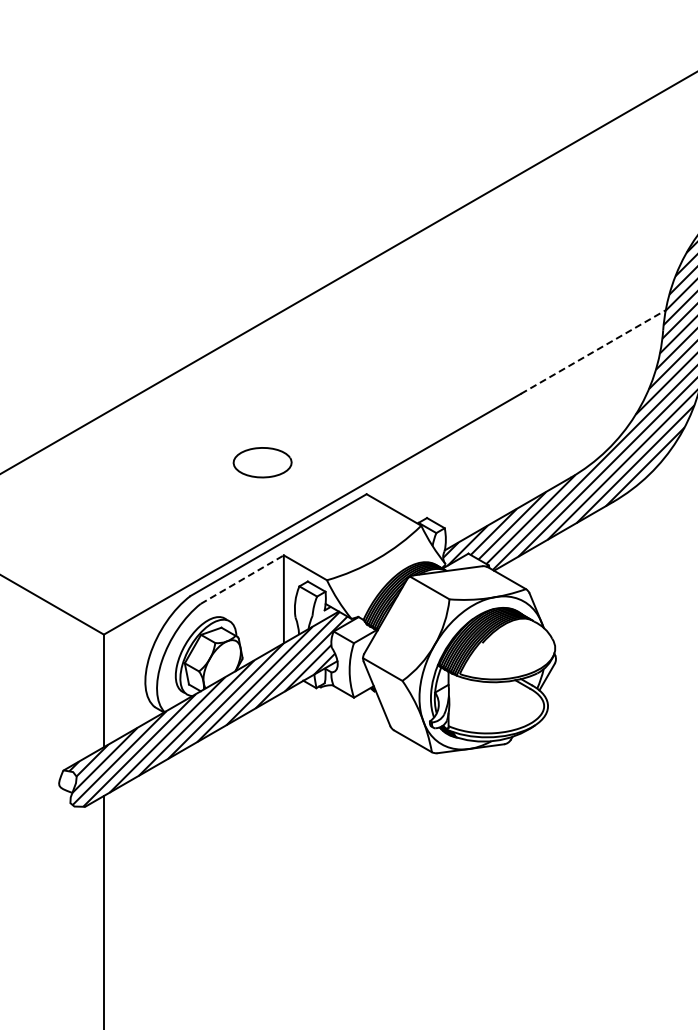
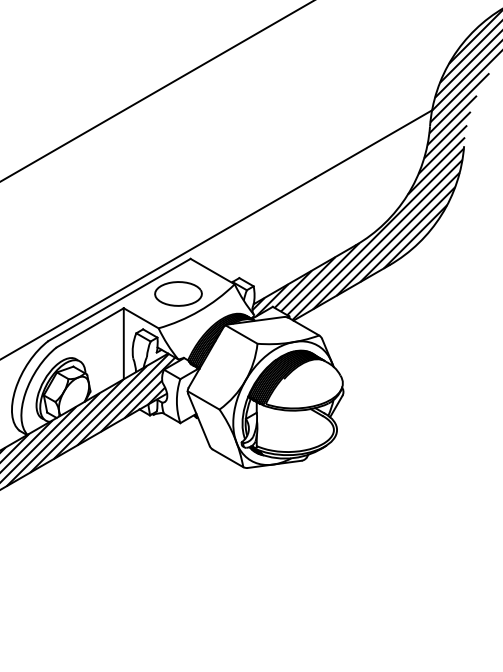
line: (593, 352) -> (373, 144), dashed -> solid
curve: (257, 449) -> (174, 283), moved
line: (242, 579) -> (90, 327), dashed -> solid

